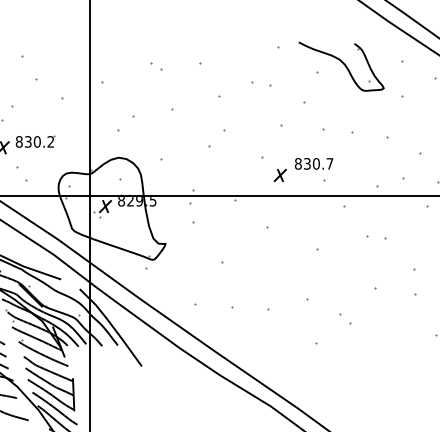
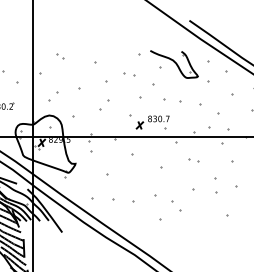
part: (156, 66) -> (60, 56), moved
part: (345, 318) -> (176, 205), size x1.6

